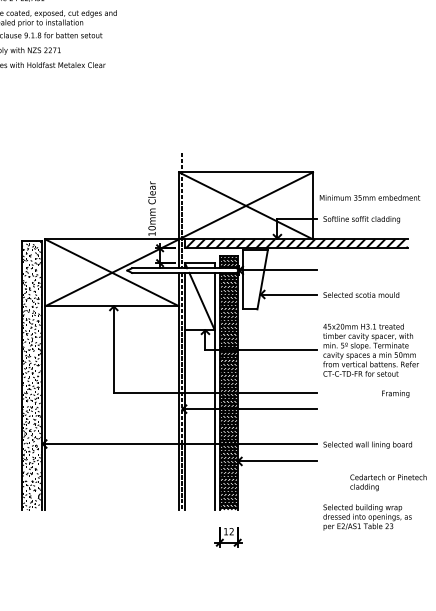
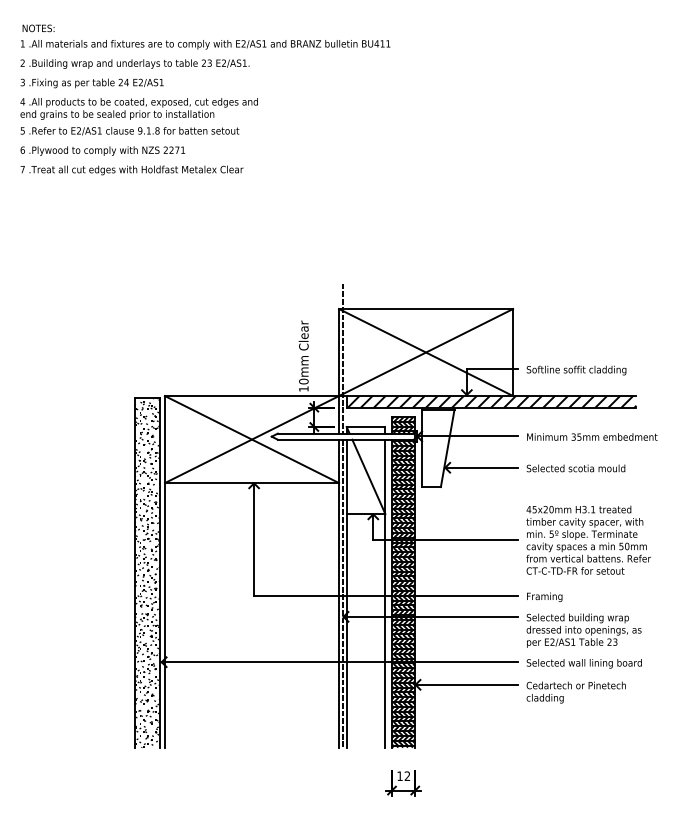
text: (370, 197) -> (592, 436), moved
text: (395, 393) -> (544, 596), moved
text: (387, 482) -> (575, 692), moved
text: (367, 517) -> (583, 630), moved

